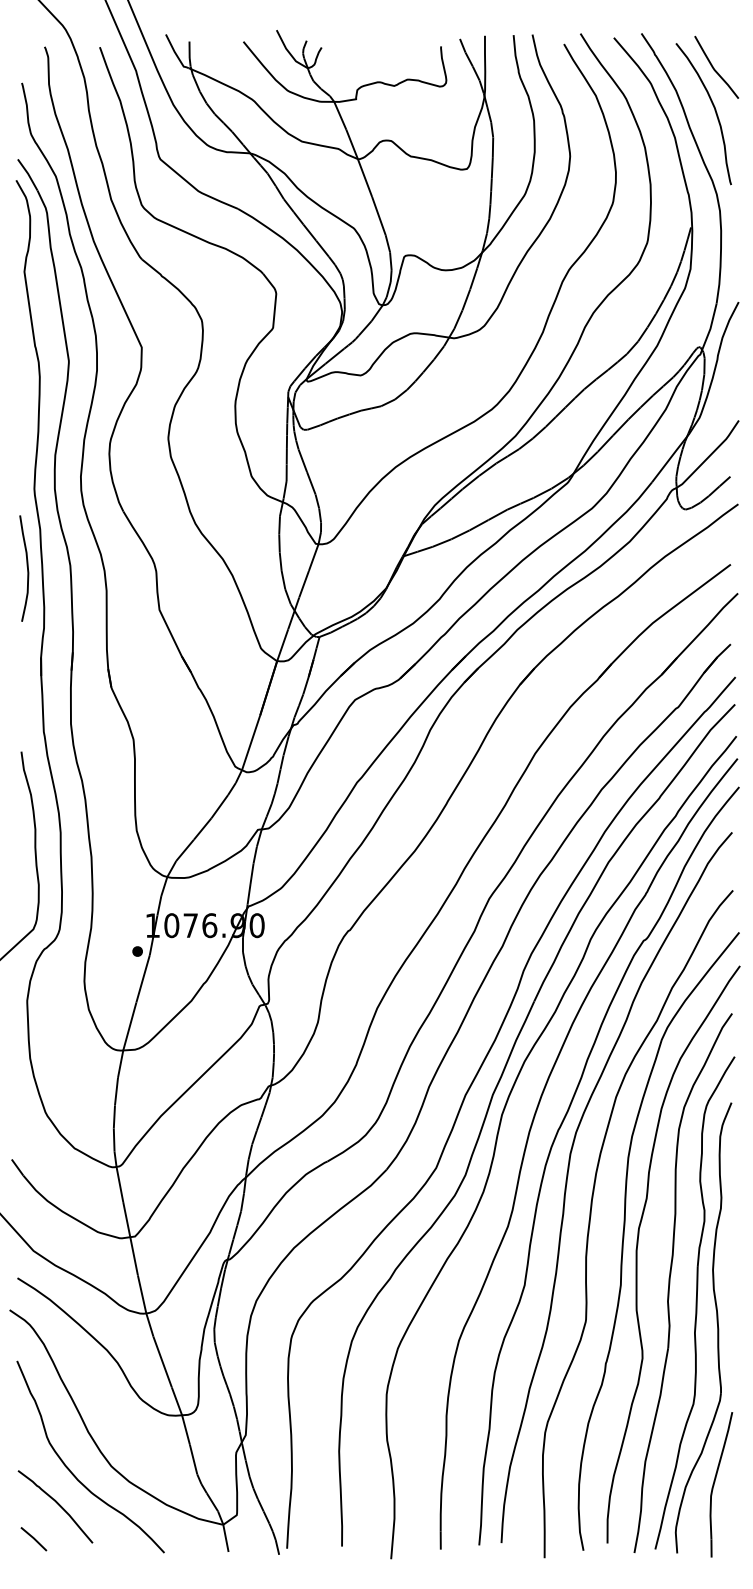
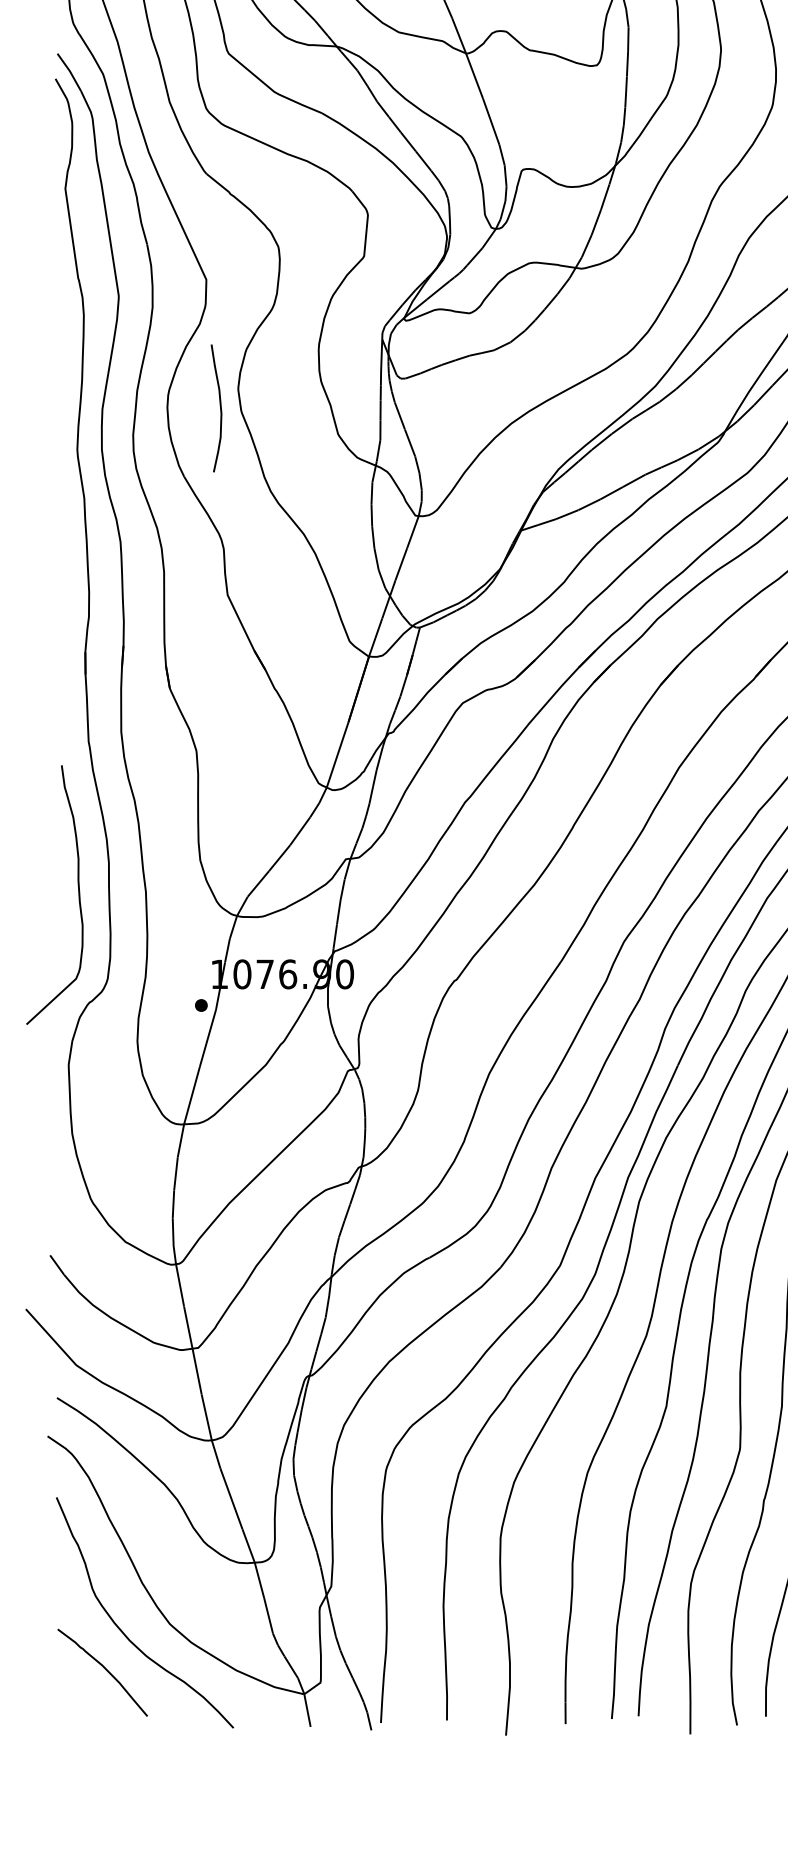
curve: (26, 566) -> (219, 405), moved
line: (33, 1539) -> (76, 1711), removed

